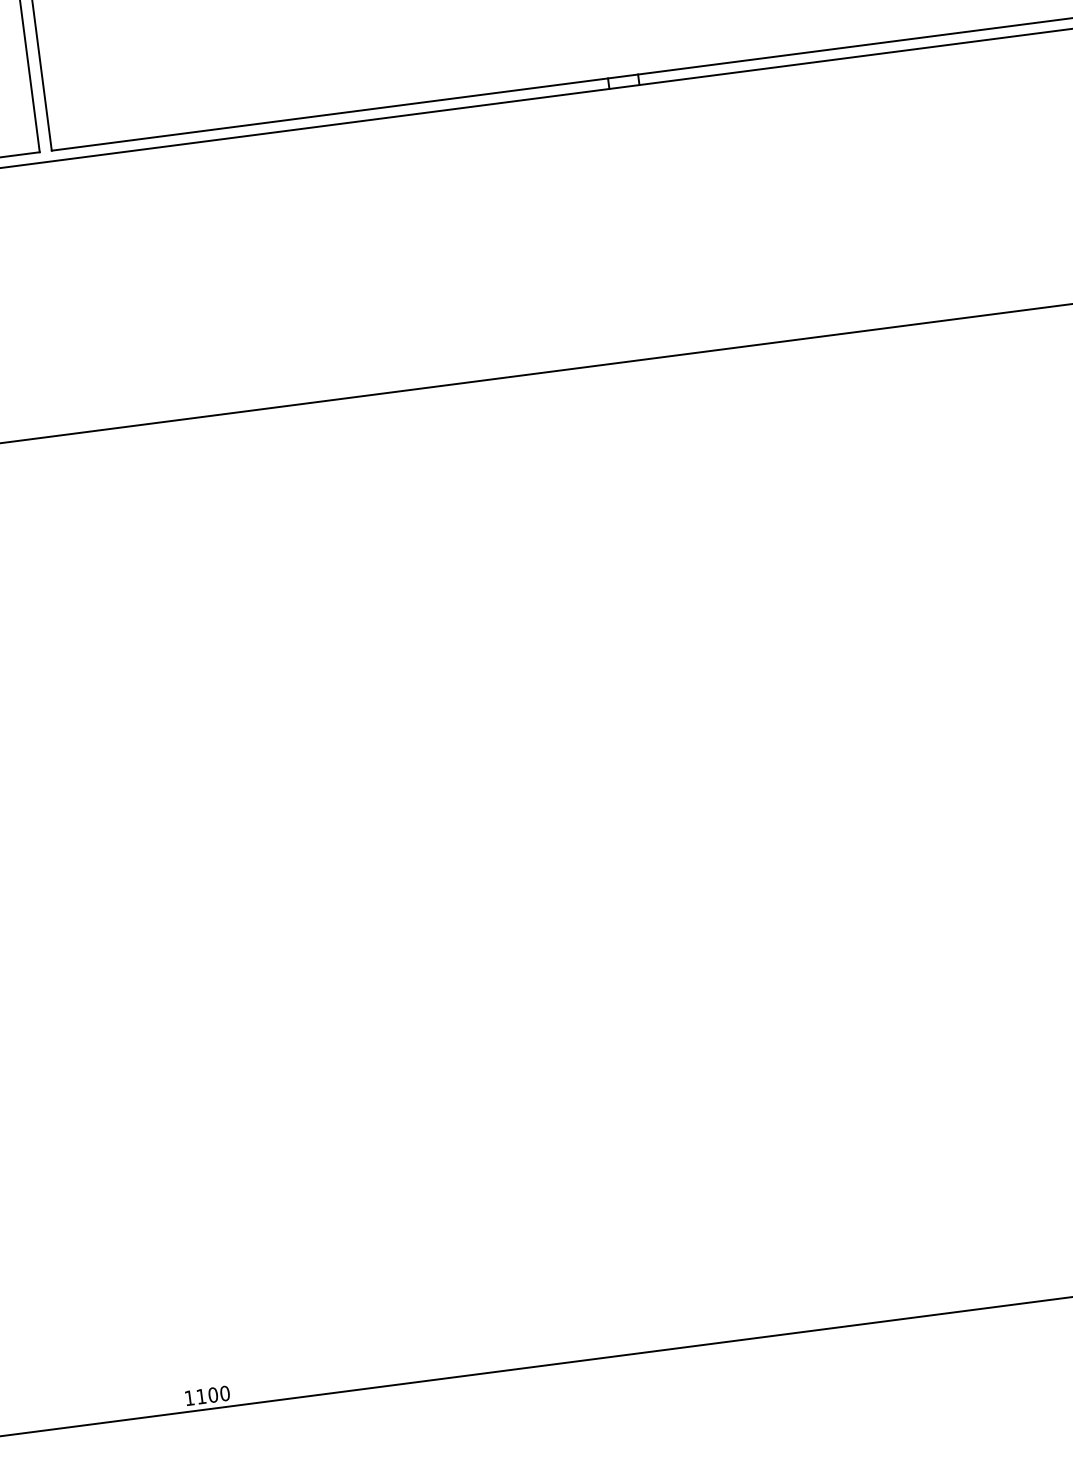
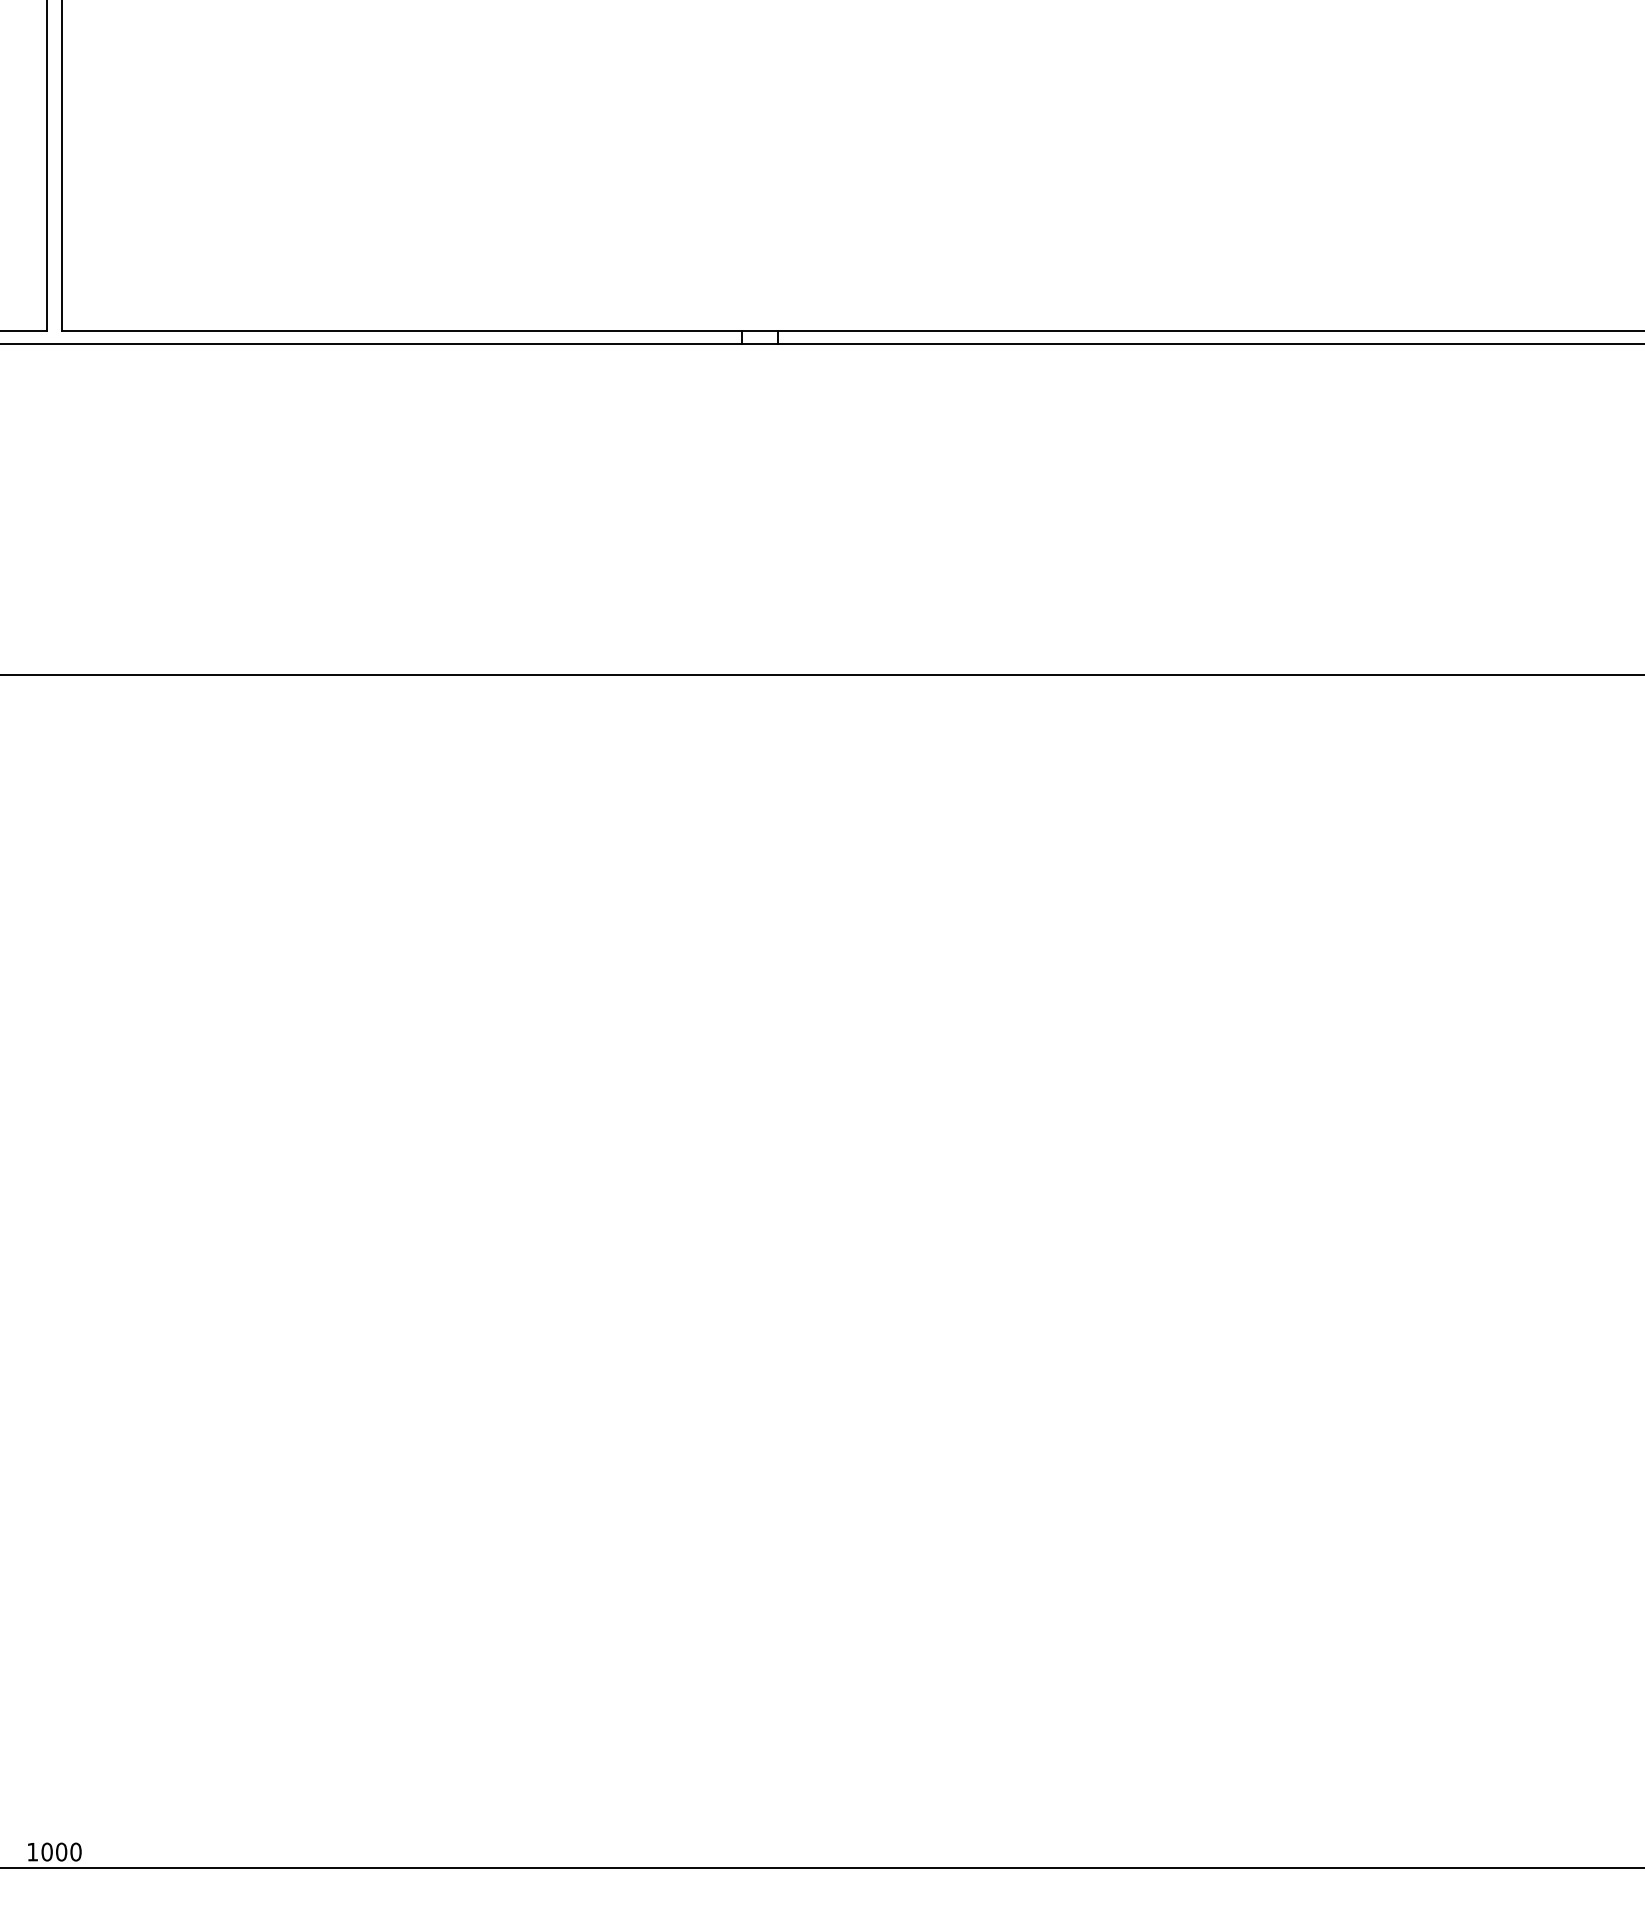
text: (200, 1396) -> (46, 1851), 1100 -> 1000

